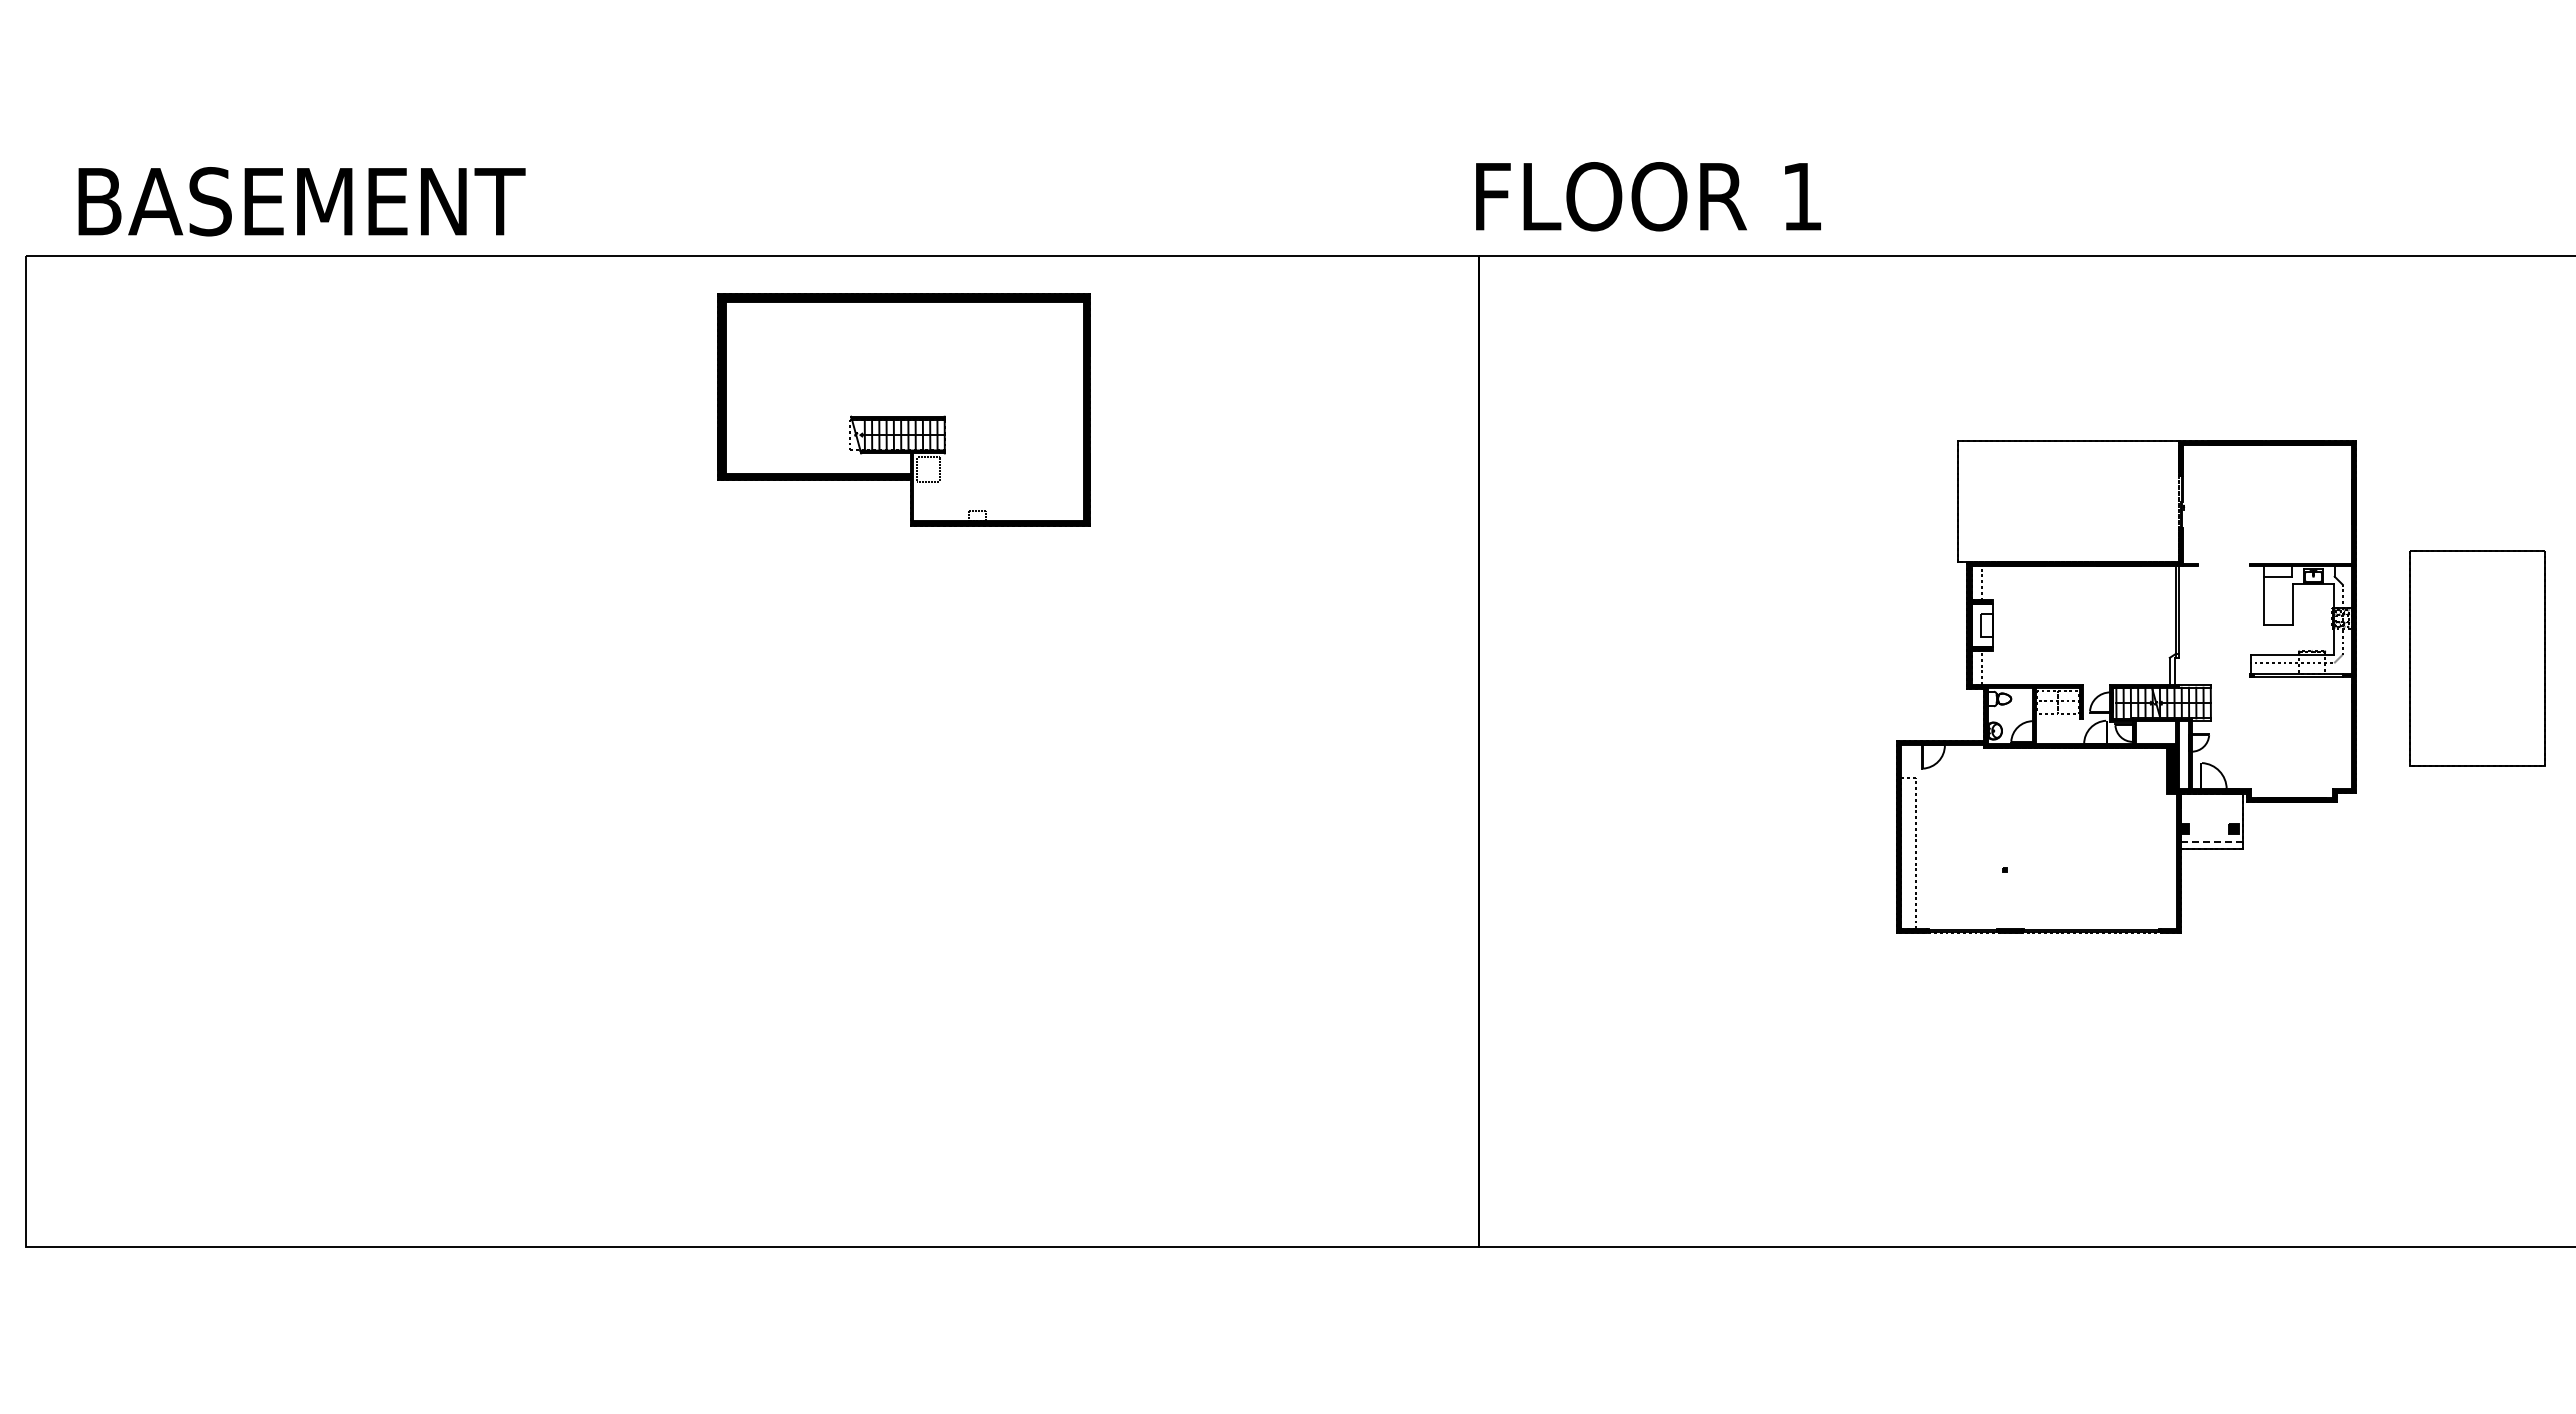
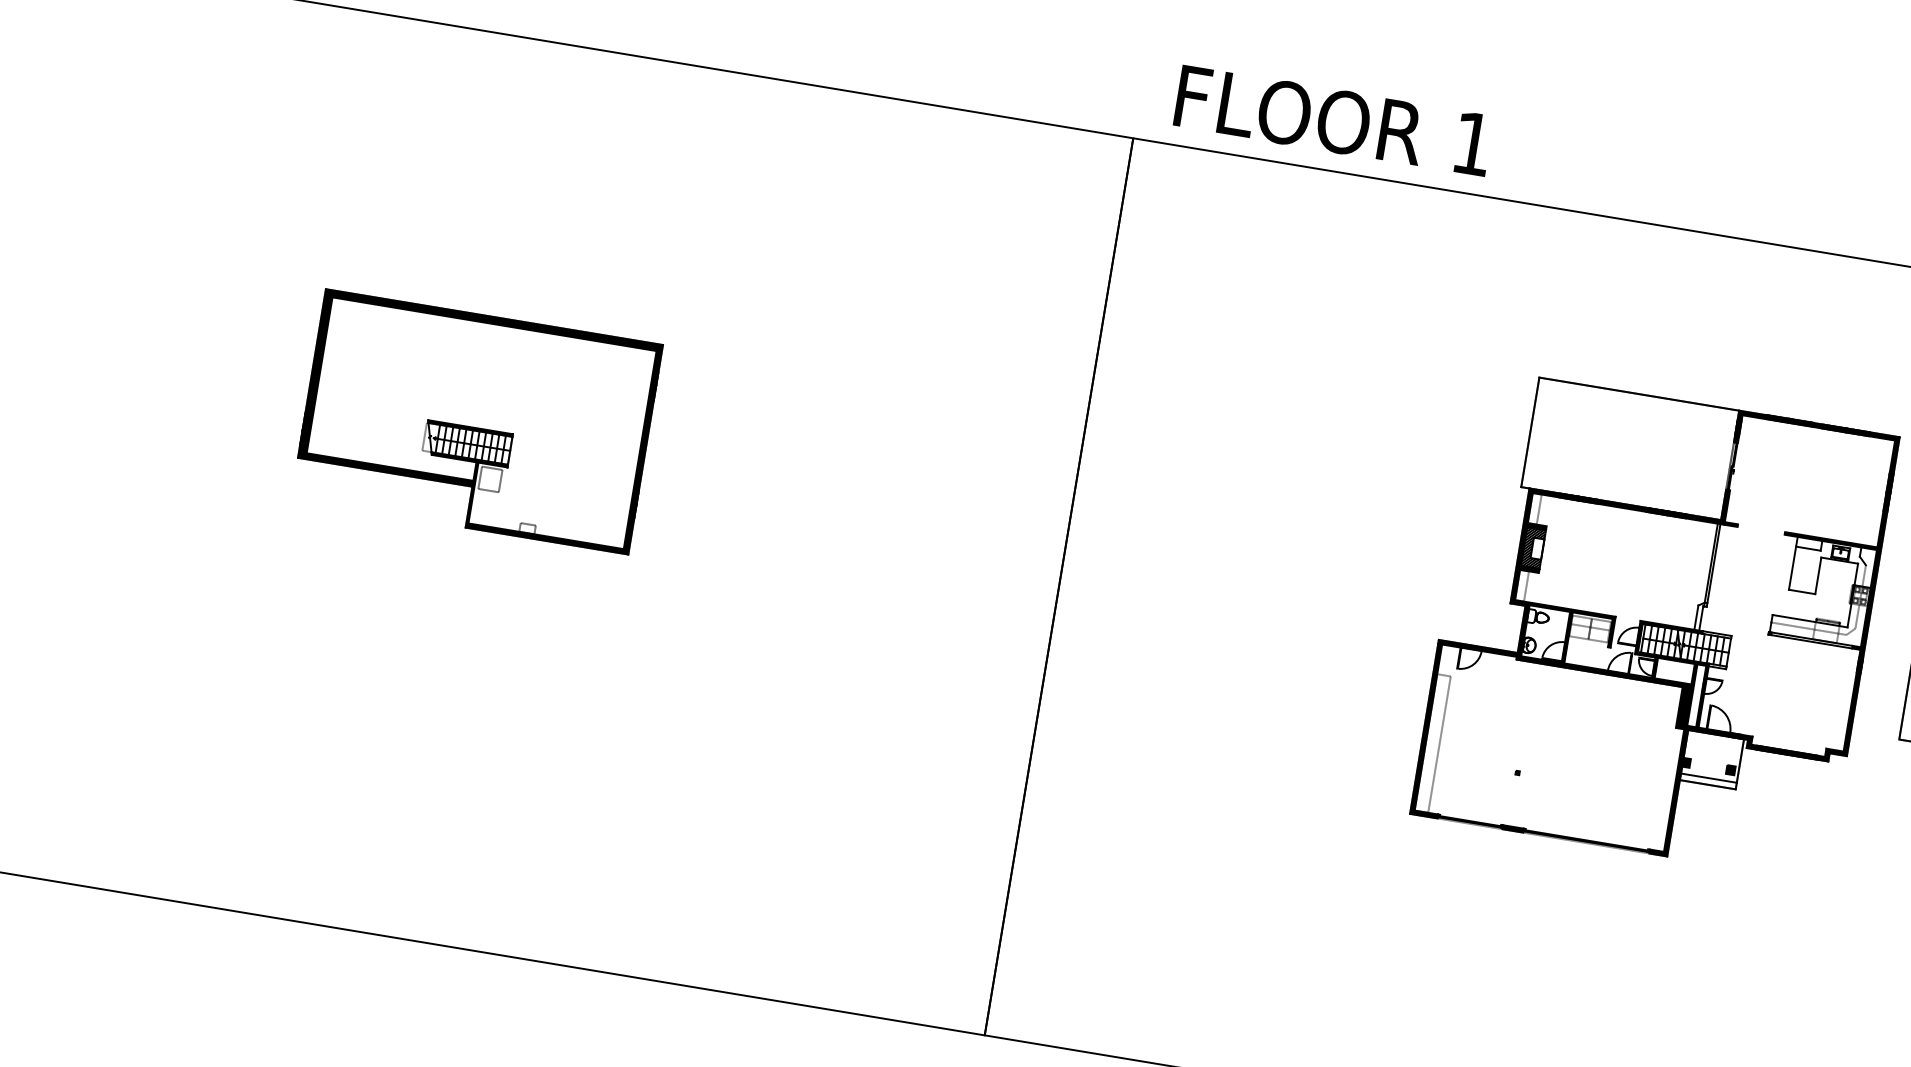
text: (1648, 196) -> (1333, 120), moved
part: (903, 409) -> (476, 421), moved
hatch: (1981, 625) -> (1532, 547), added
line: (2211, 841) -> (1708, 778), dashed -> solid

